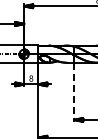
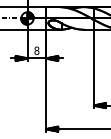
line: (74, 92) -> (94, 69), dashed -> solid

